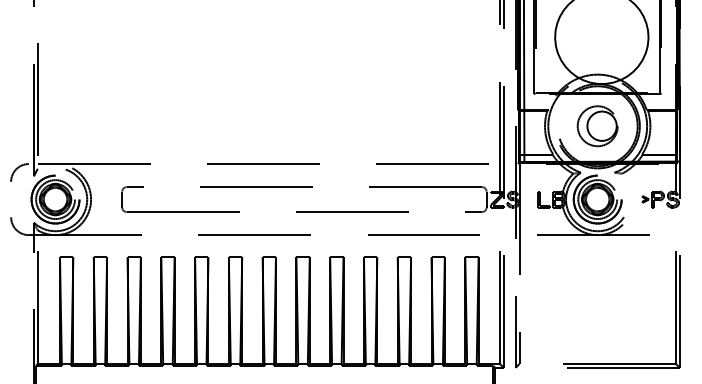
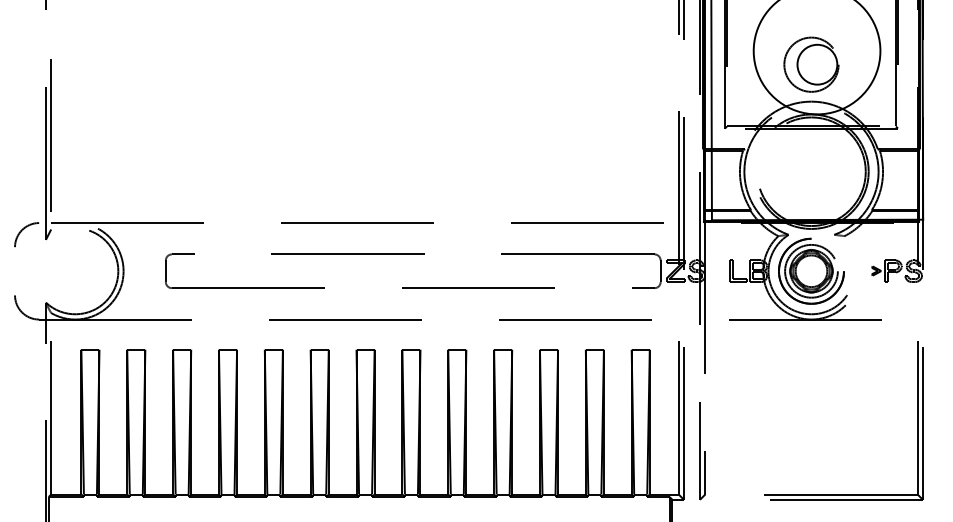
part: (597, 126) -> (811, 64), moved
part: (54, 198) -> (74, 270), removed

